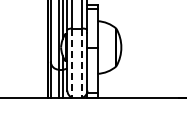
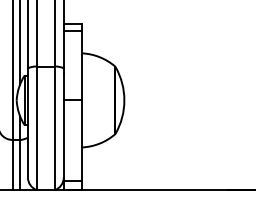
line: (72, 63) -> (37, 128), dashed -> solid
line: (82, 63) -> (54, 128), dashed -> solid

